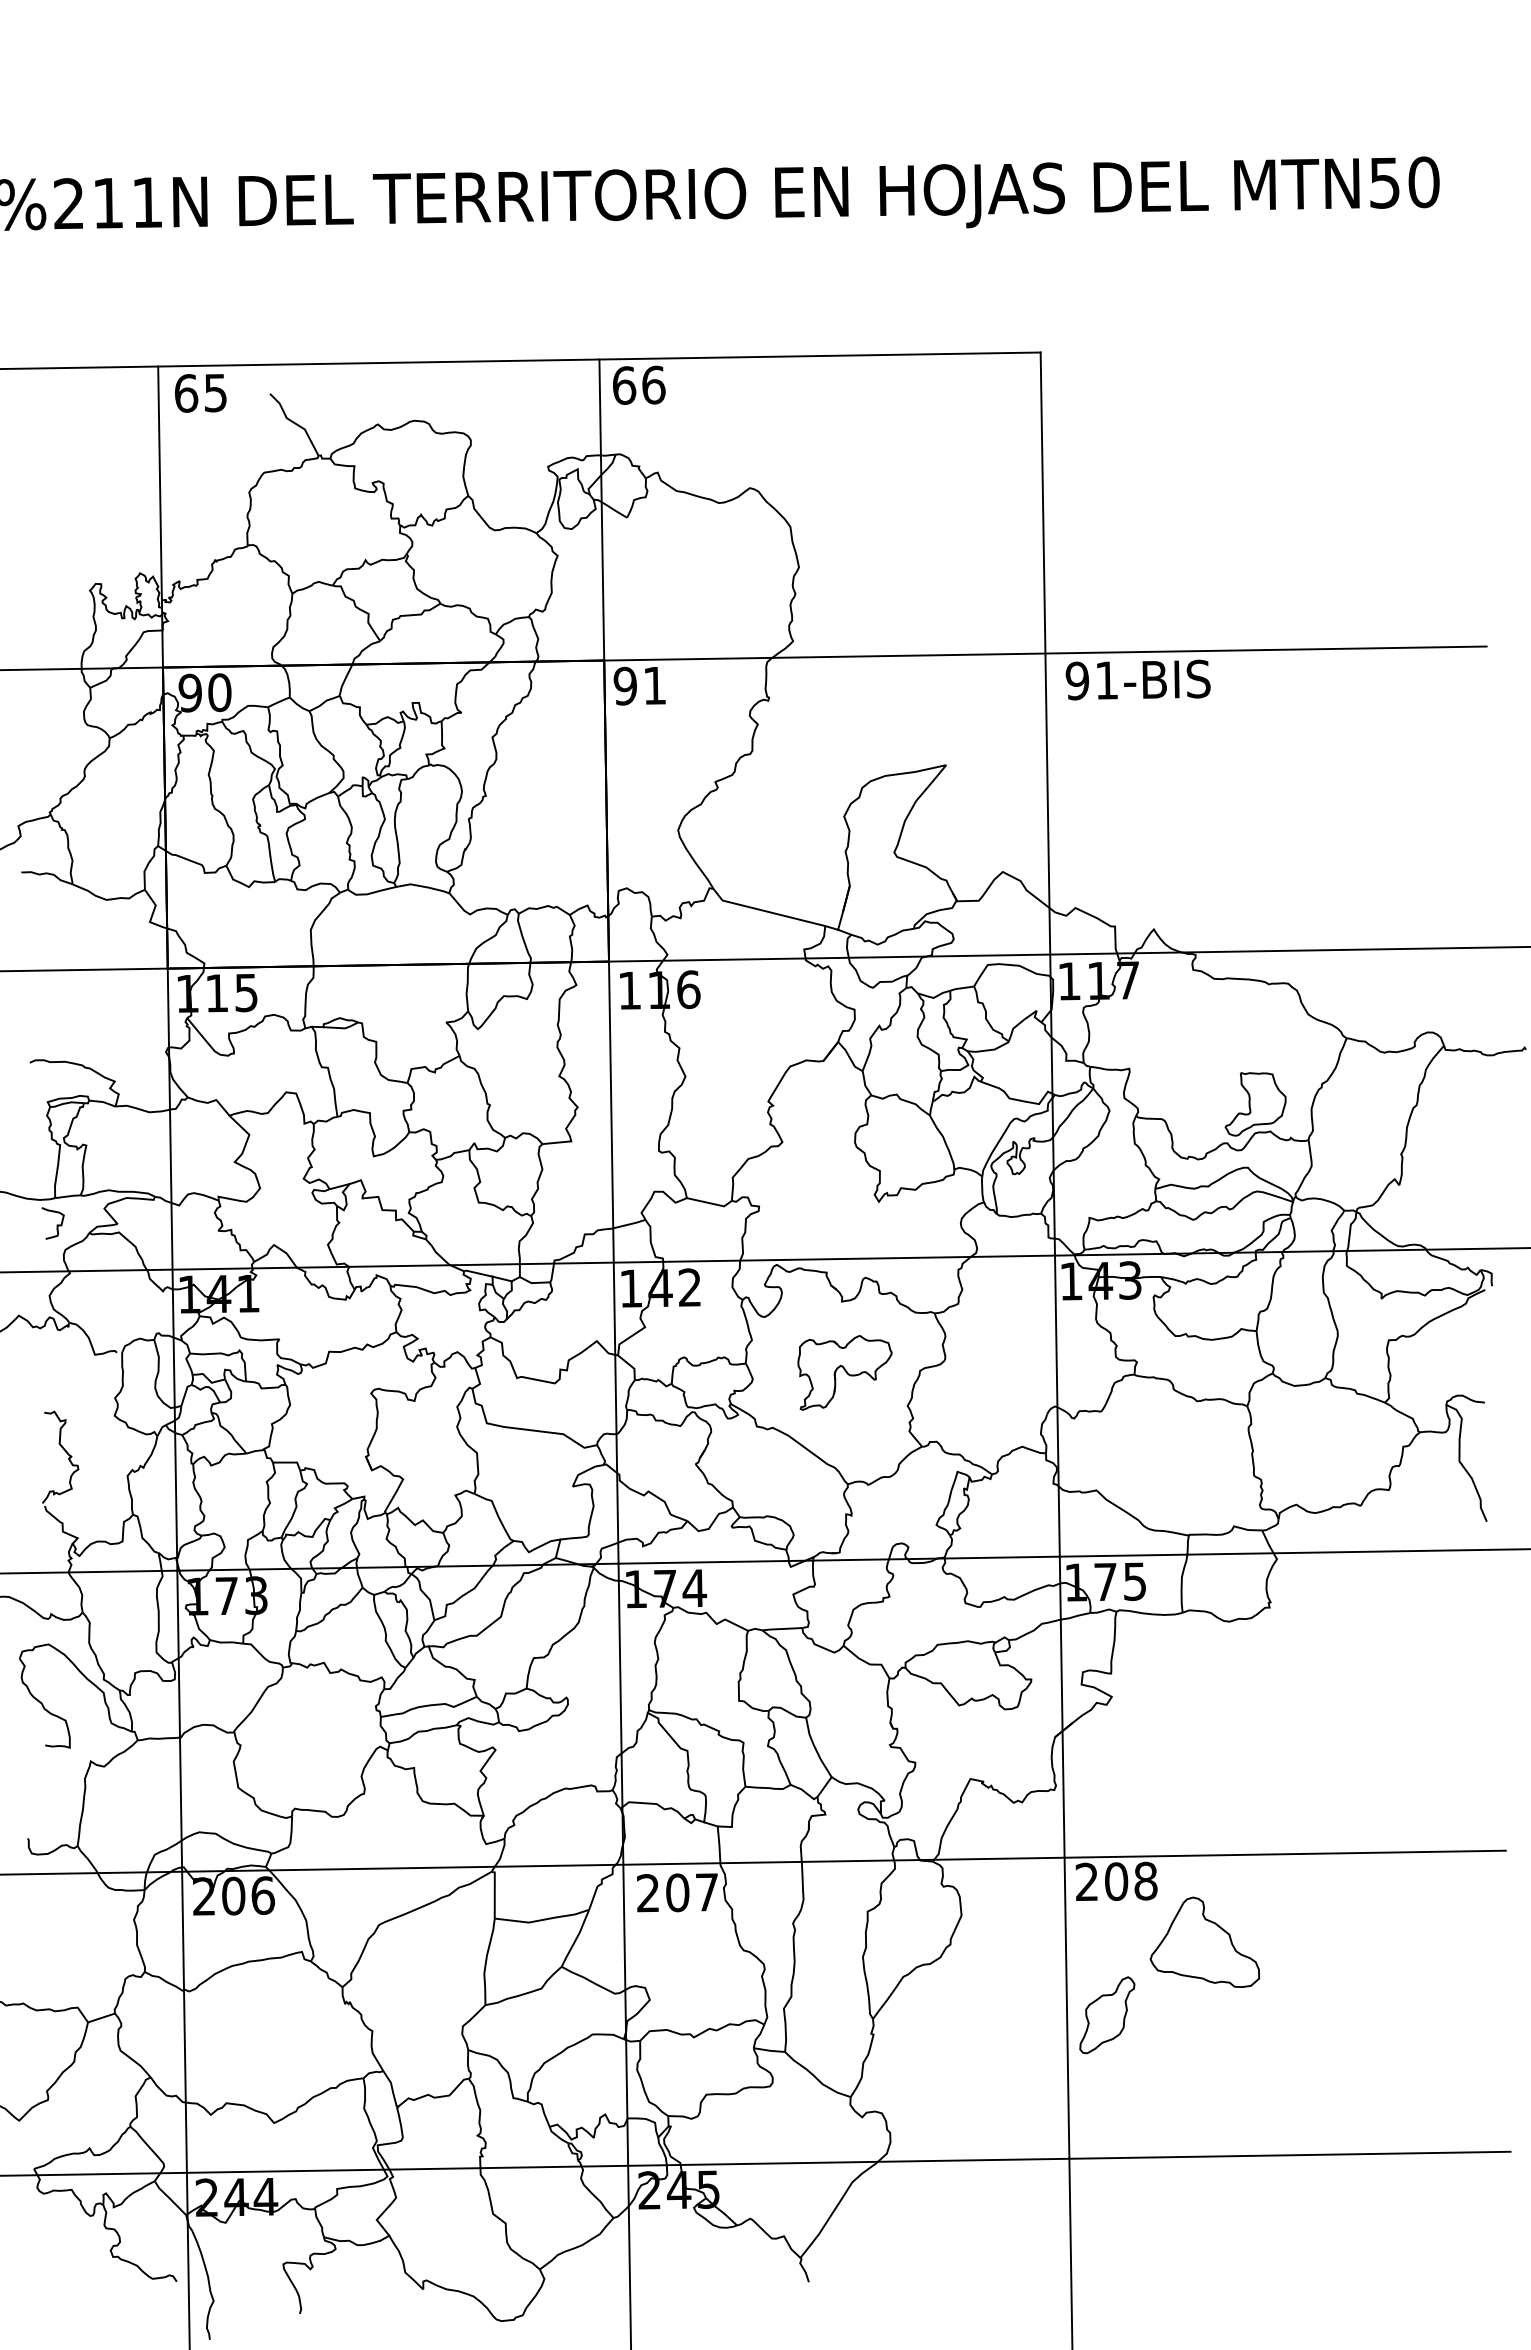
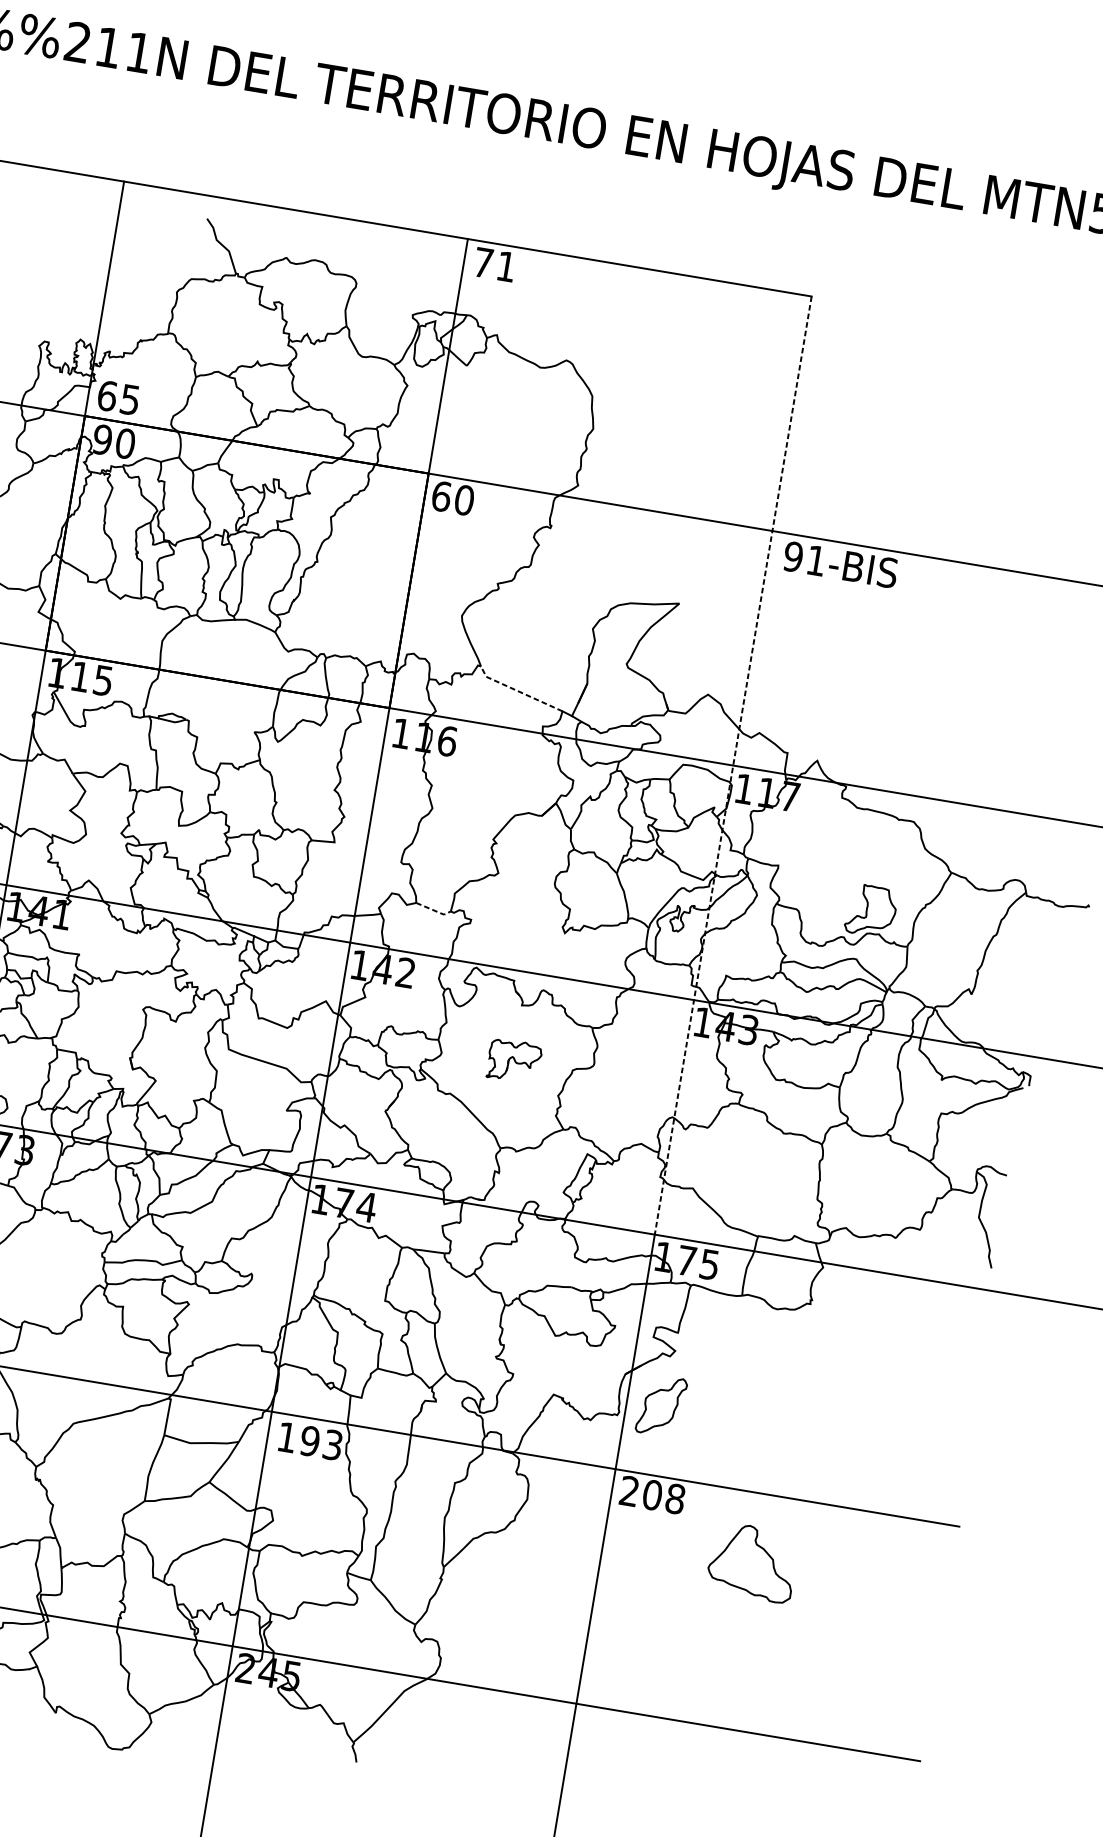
text: (639, 384) -> (495, 264), 66 -> 71
text: (200, 393) -> (118, 398), moved
text: (639, 685) -> (452, 497), 91 -> 60
line: (766, 911) -> (518, 691), solid -> dashed
line: (1050, 955) -> (733, 766), solid -> dashed
line: (710, 1203) -> (433, 910), solid -> dashed
part: (844, 1372) -> (513, 1060), size x0.7
text: (677, 1892) -> (309, 1441), 207 -> 193
part: (1204, 1941) -> (752, 1561), moved
part: (1107, 2015) -> (661, 1406), moved

